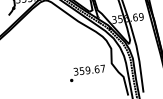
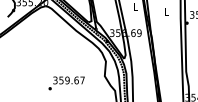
text: (87, 73) -> (66, 83), moved

